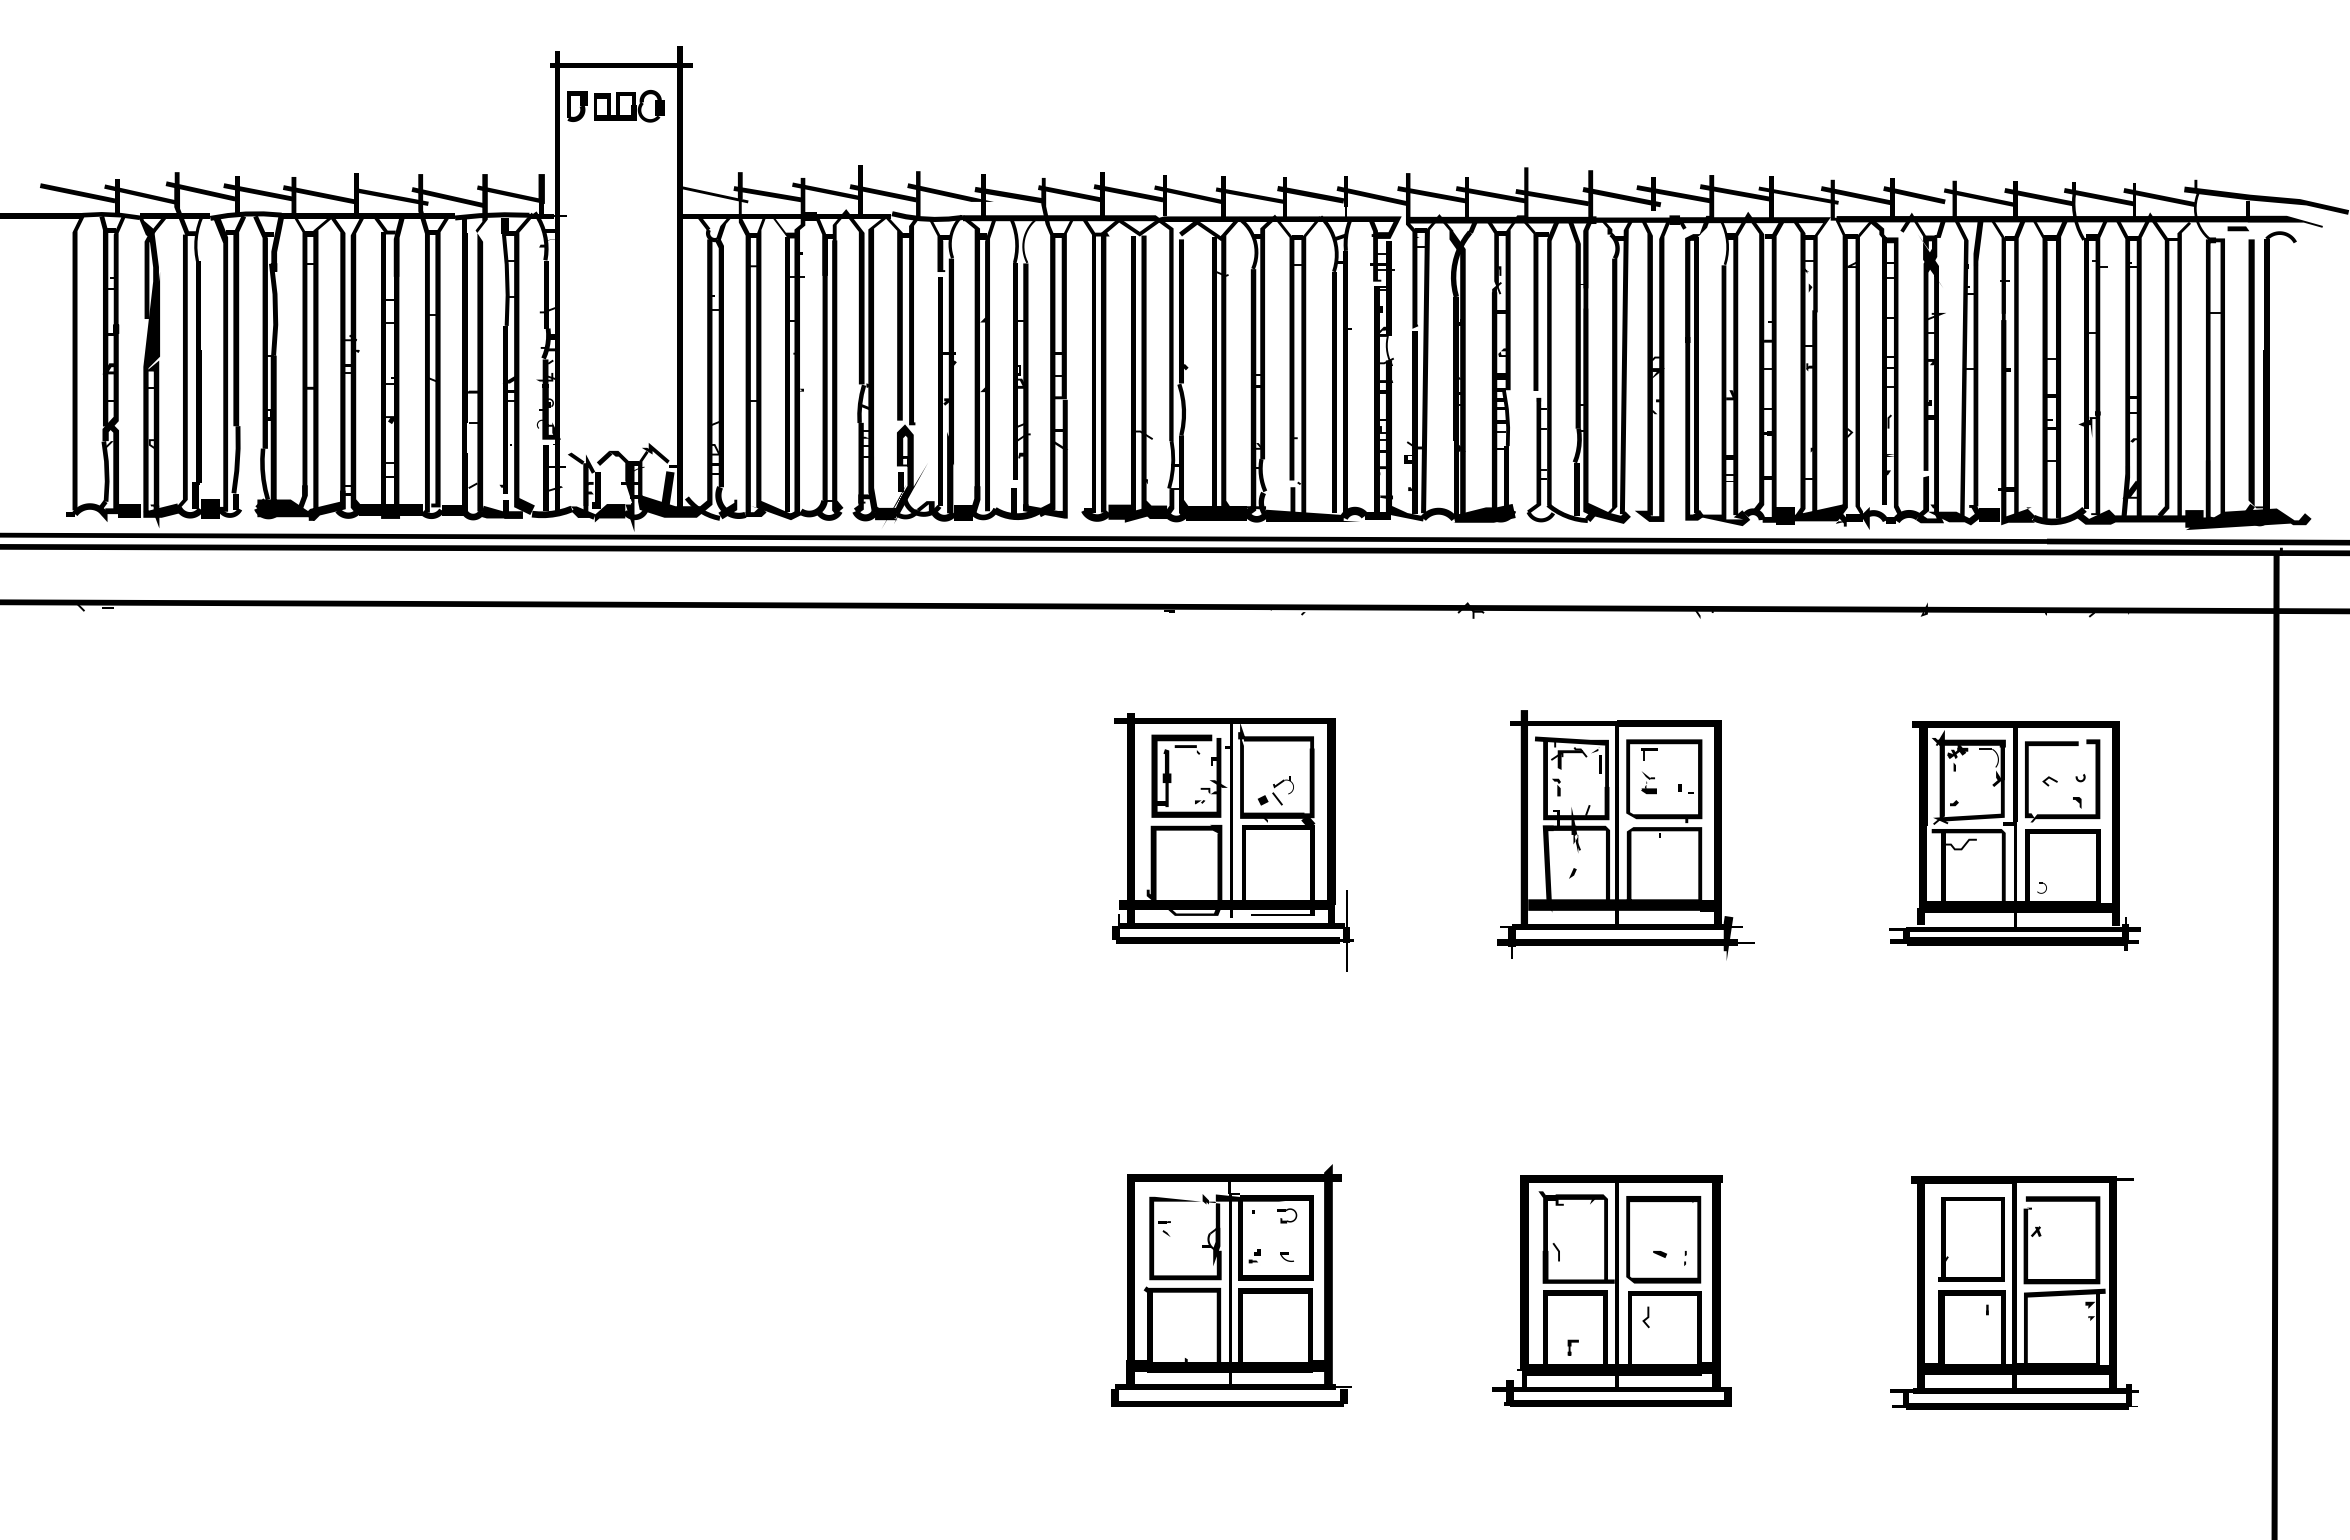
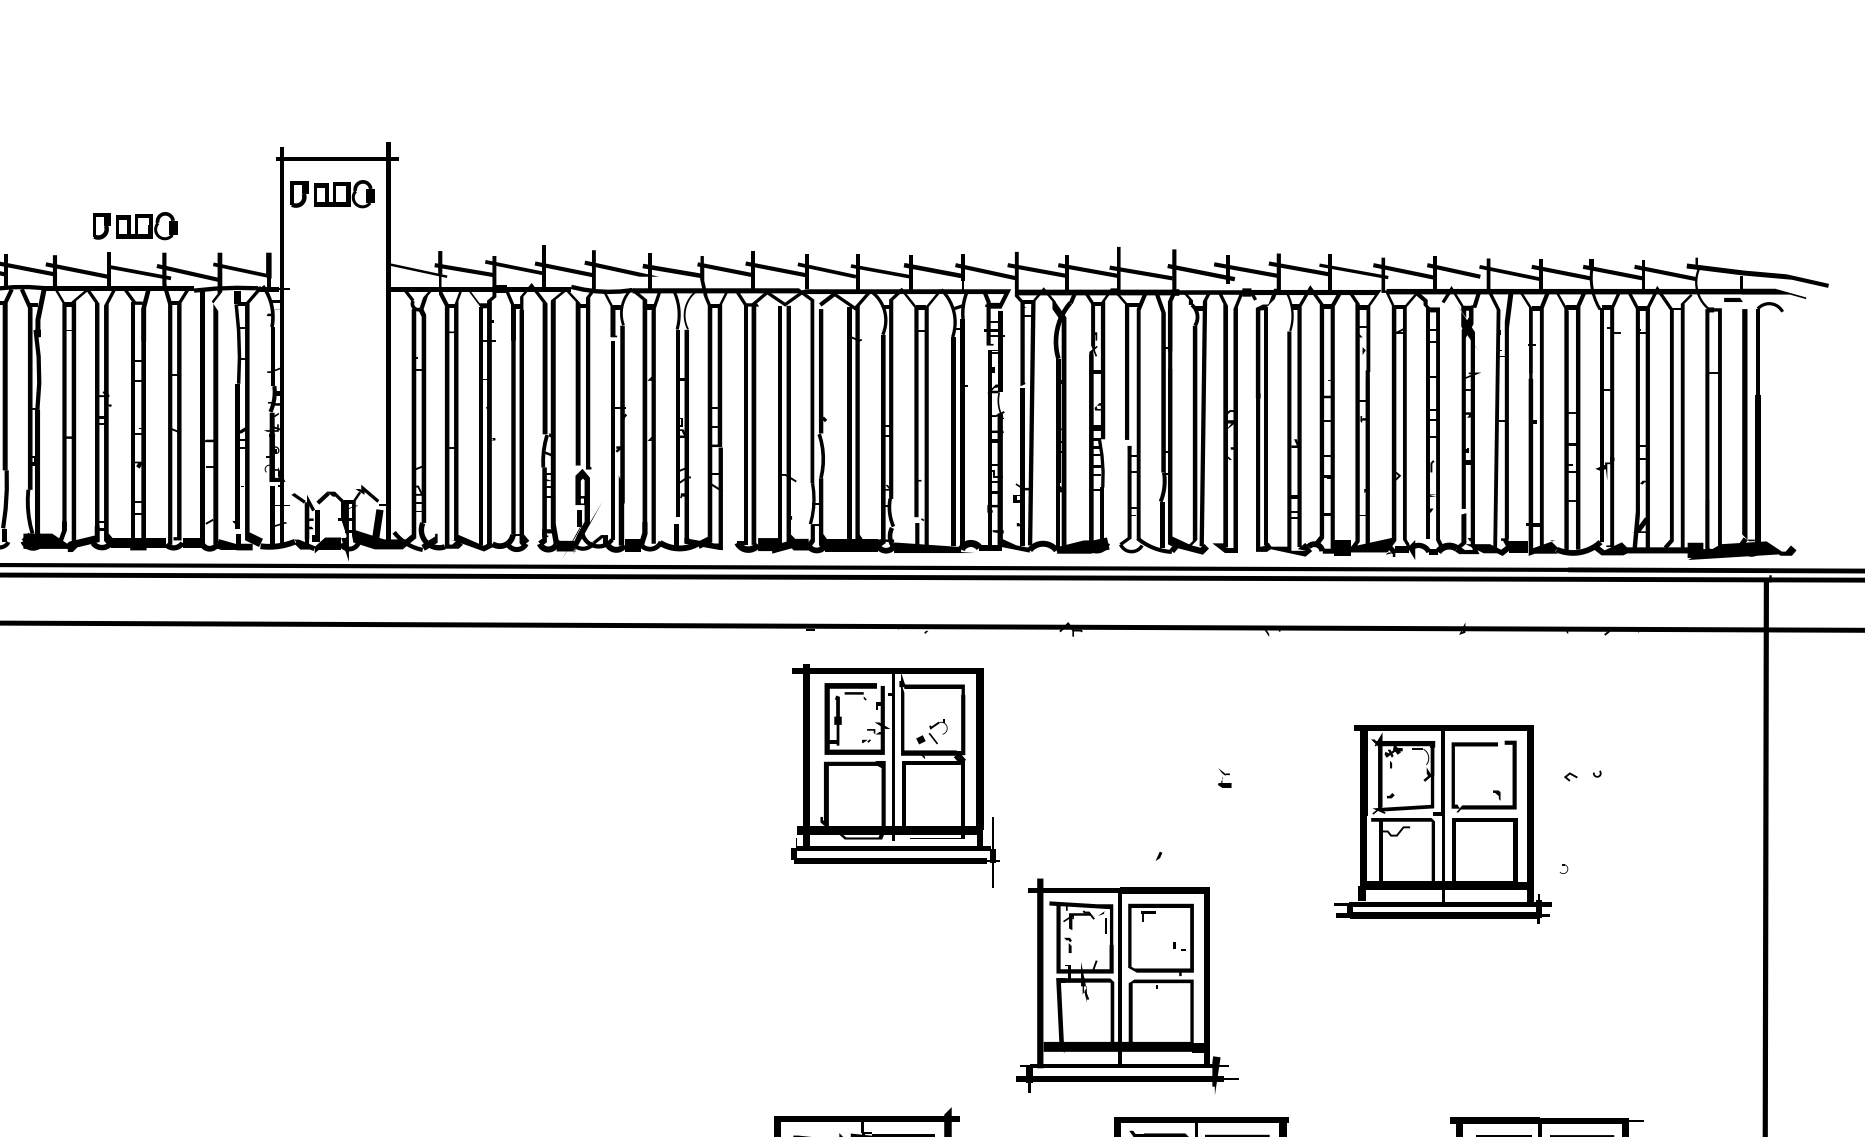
part: (386, 143) -> (134, 226), added
part: (1625, 835) -> (1127, 986), moved
part: (2014, 835) -> (1442, 823), moved
part: (1232, 842) -> (894, 776), moved

